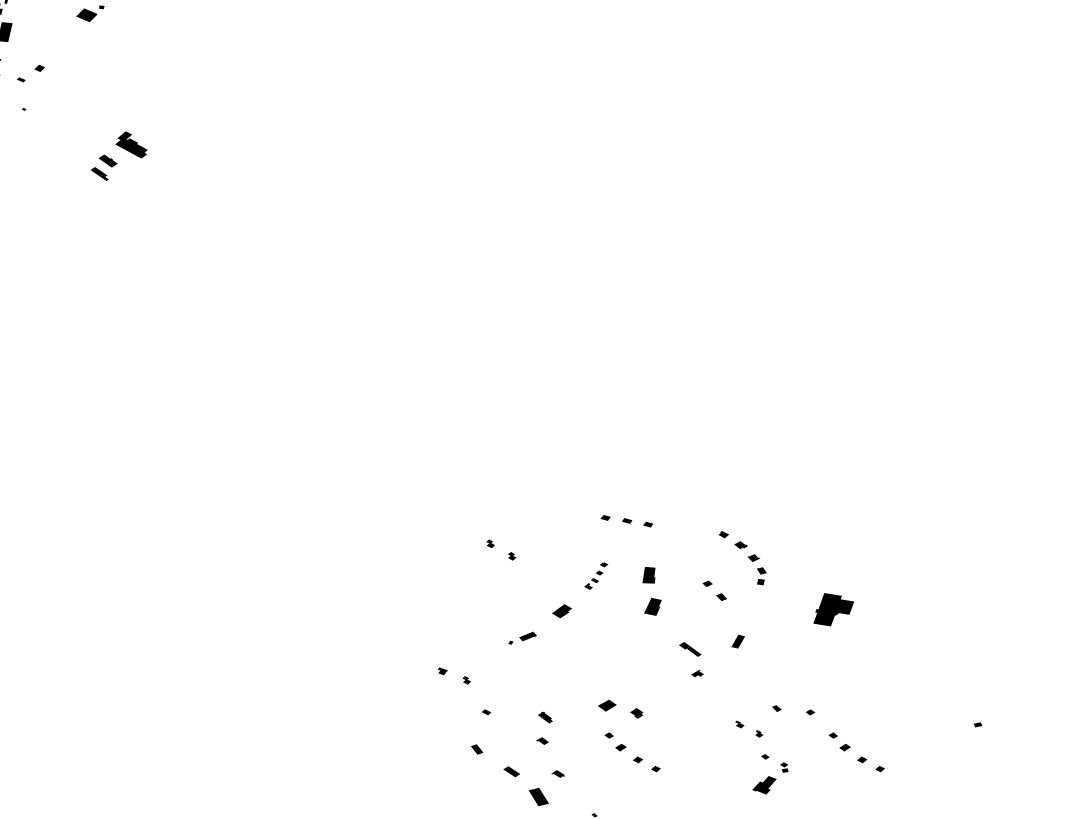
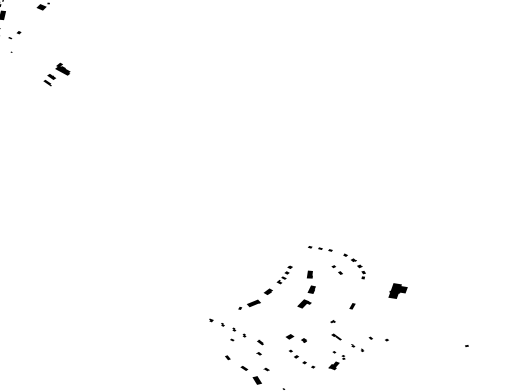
part: (627, 520) -> (320, 248), moved
part: (501, 549) -> (239, 332), moved
part: (595, 575) -> (284, 274), size x1.43
part: (713, 589) -> (336, 269), moved
fill: (637, 635) -> (304, 303), added
part: (522, 637) -> (249, 304), size x1.67
part: (690, 648) -> (336, 336), moved
part: (857, 751) -> (409, 358), removed
part: (769, 774) -> (336, 360), moved

